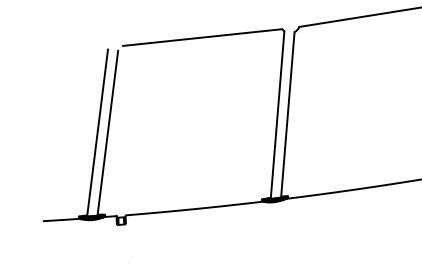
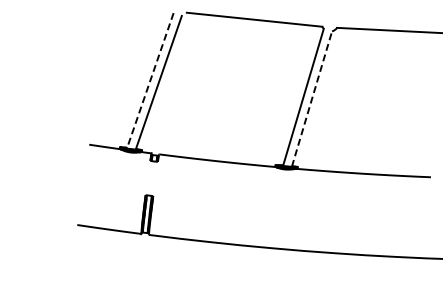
line: (288, 115) -> (312, 99), solid -> dashed
line: (97, 132) -> (150, 80), solid -> dashed

